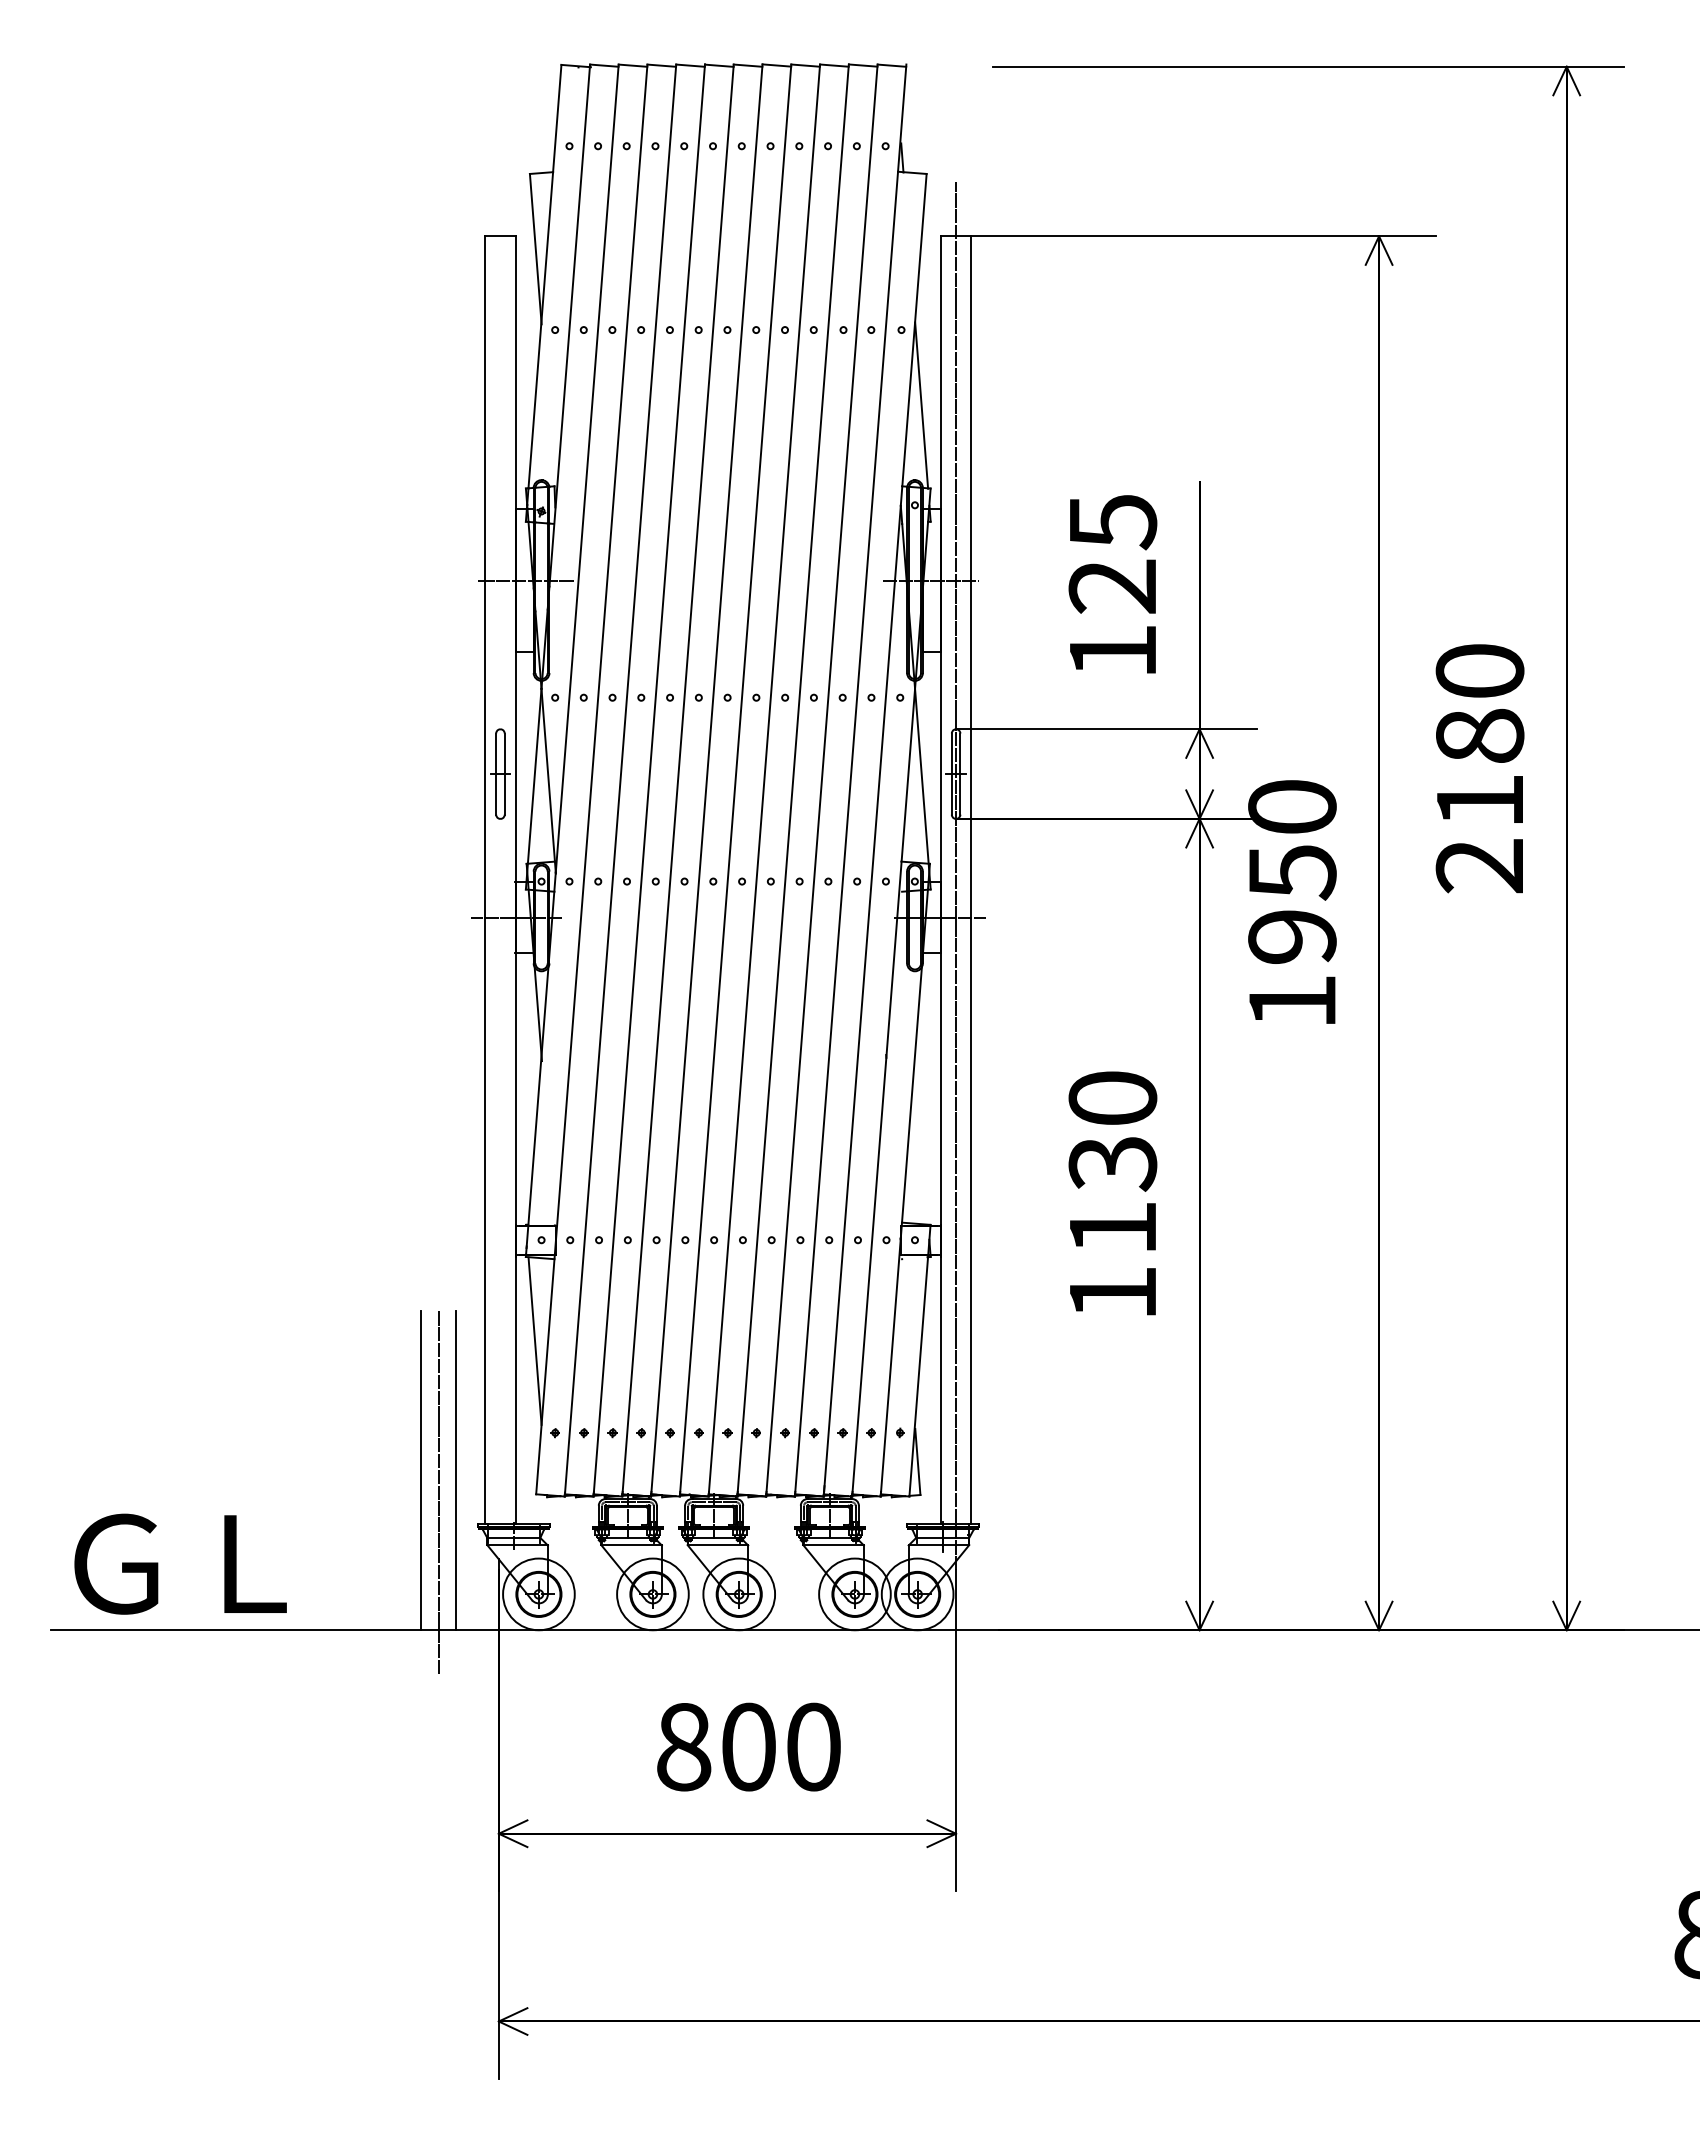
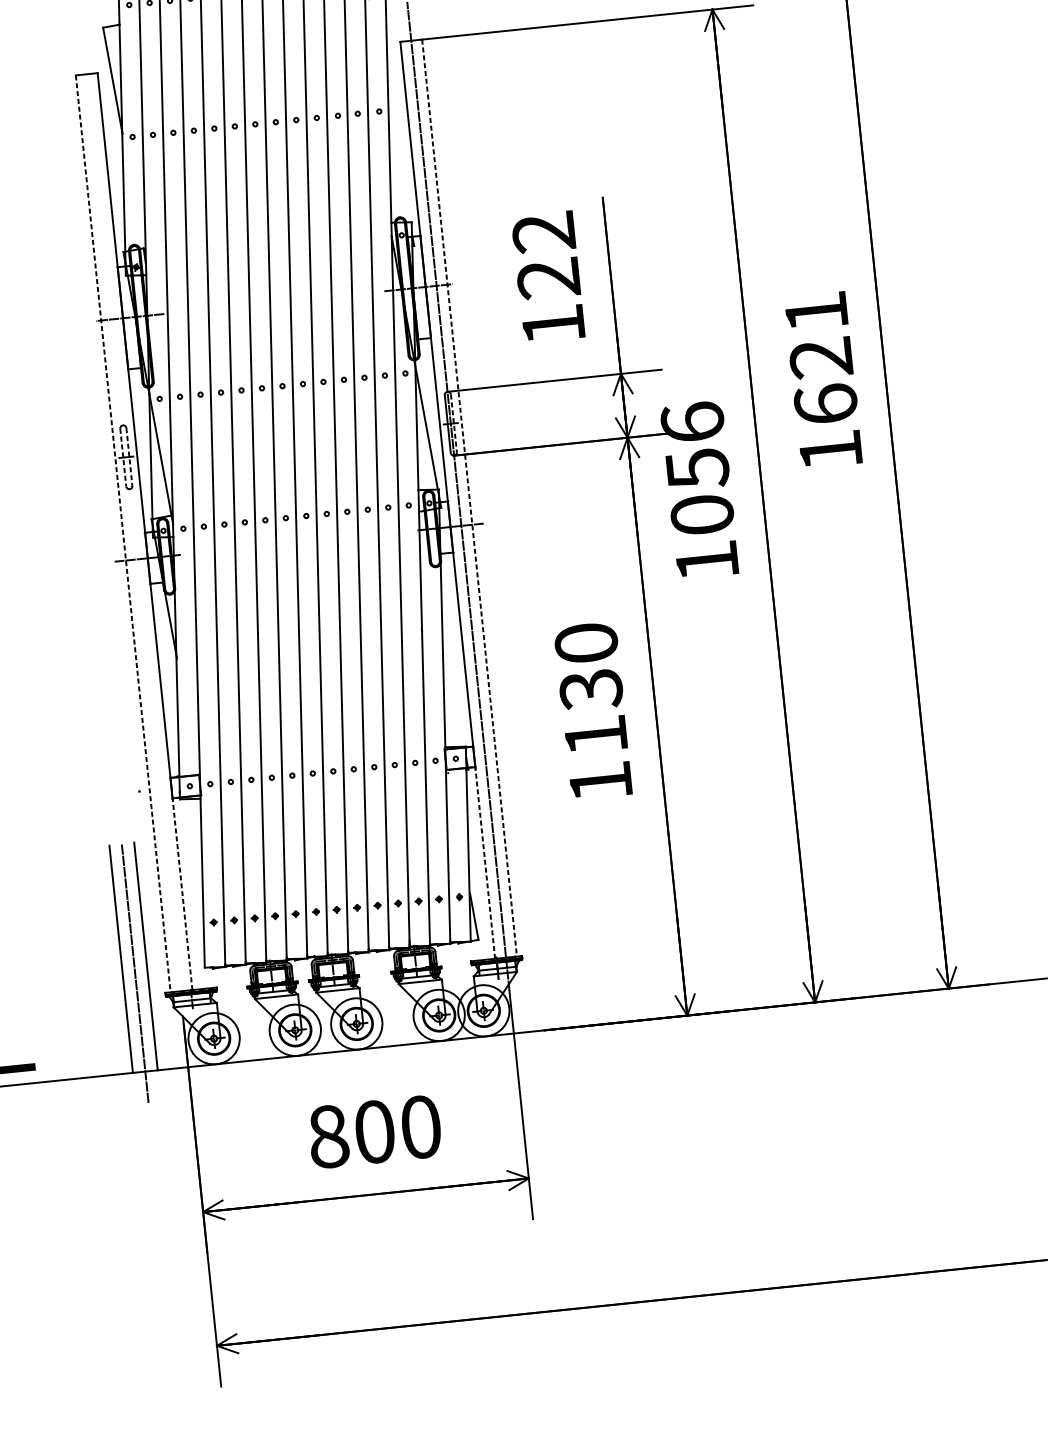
line: (921, 405) -> (399, 163), removed
text: (1112, 522) -> (543, 233), 125 -> 122
text: (1479, 768) -> (823, 381), 2180 -> 1621
line: (496, 774) -> (123, 457), solid -> dashed
line: (504, 774) -> (129, 457), solid -> dashed
line: (960, 774) -> (454, 423), solid -> dashed
text: (1292, 871) -> (697, 468), 1950 -> 1056
line: (485, 880) -> (123, 534), solid -> dashed
line: (971, 880) -> (469, 498), solid -> dashed
line: (534, 1340) -> (192, 858), removed
line: (515, 1388) -> (182, 893), solid -> dashed
line: (940, 1388) -> (484, 862), solid -> dashed

